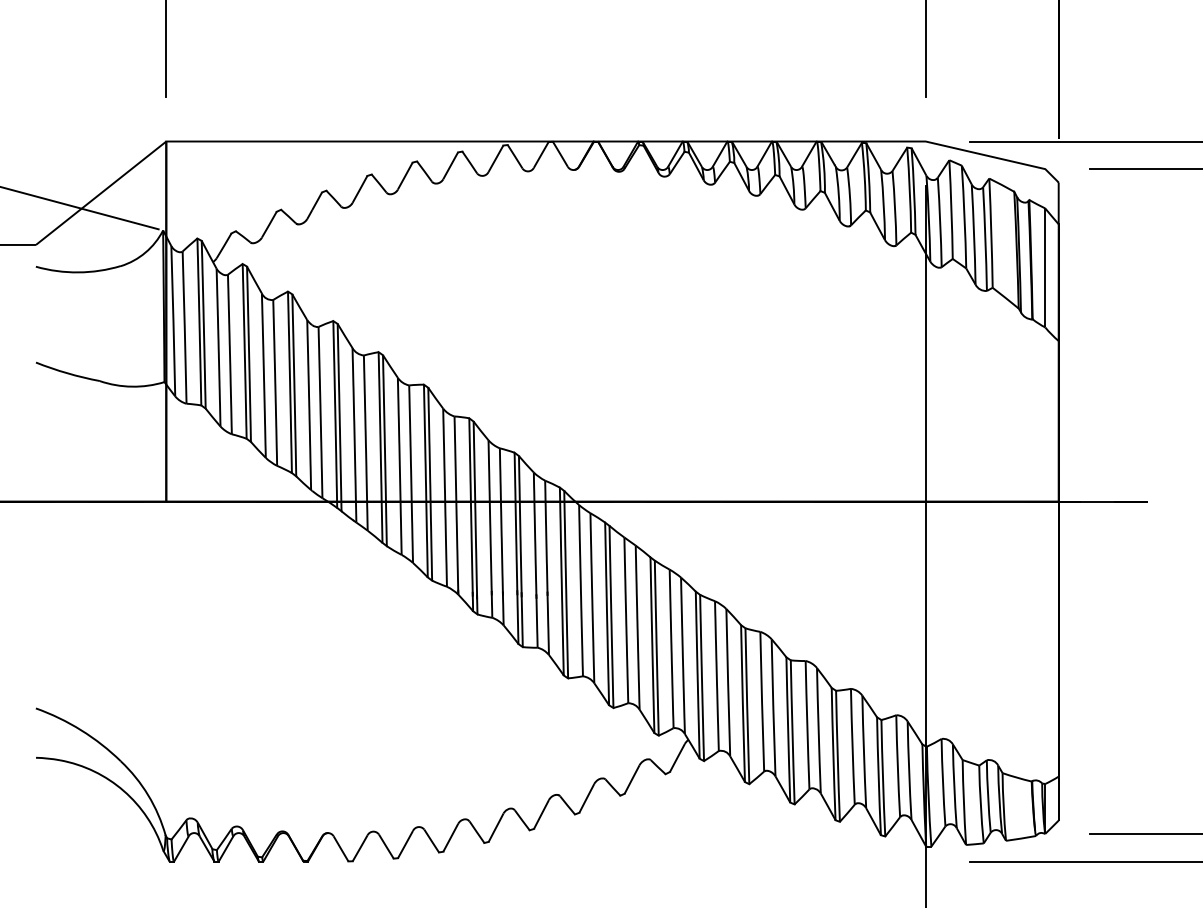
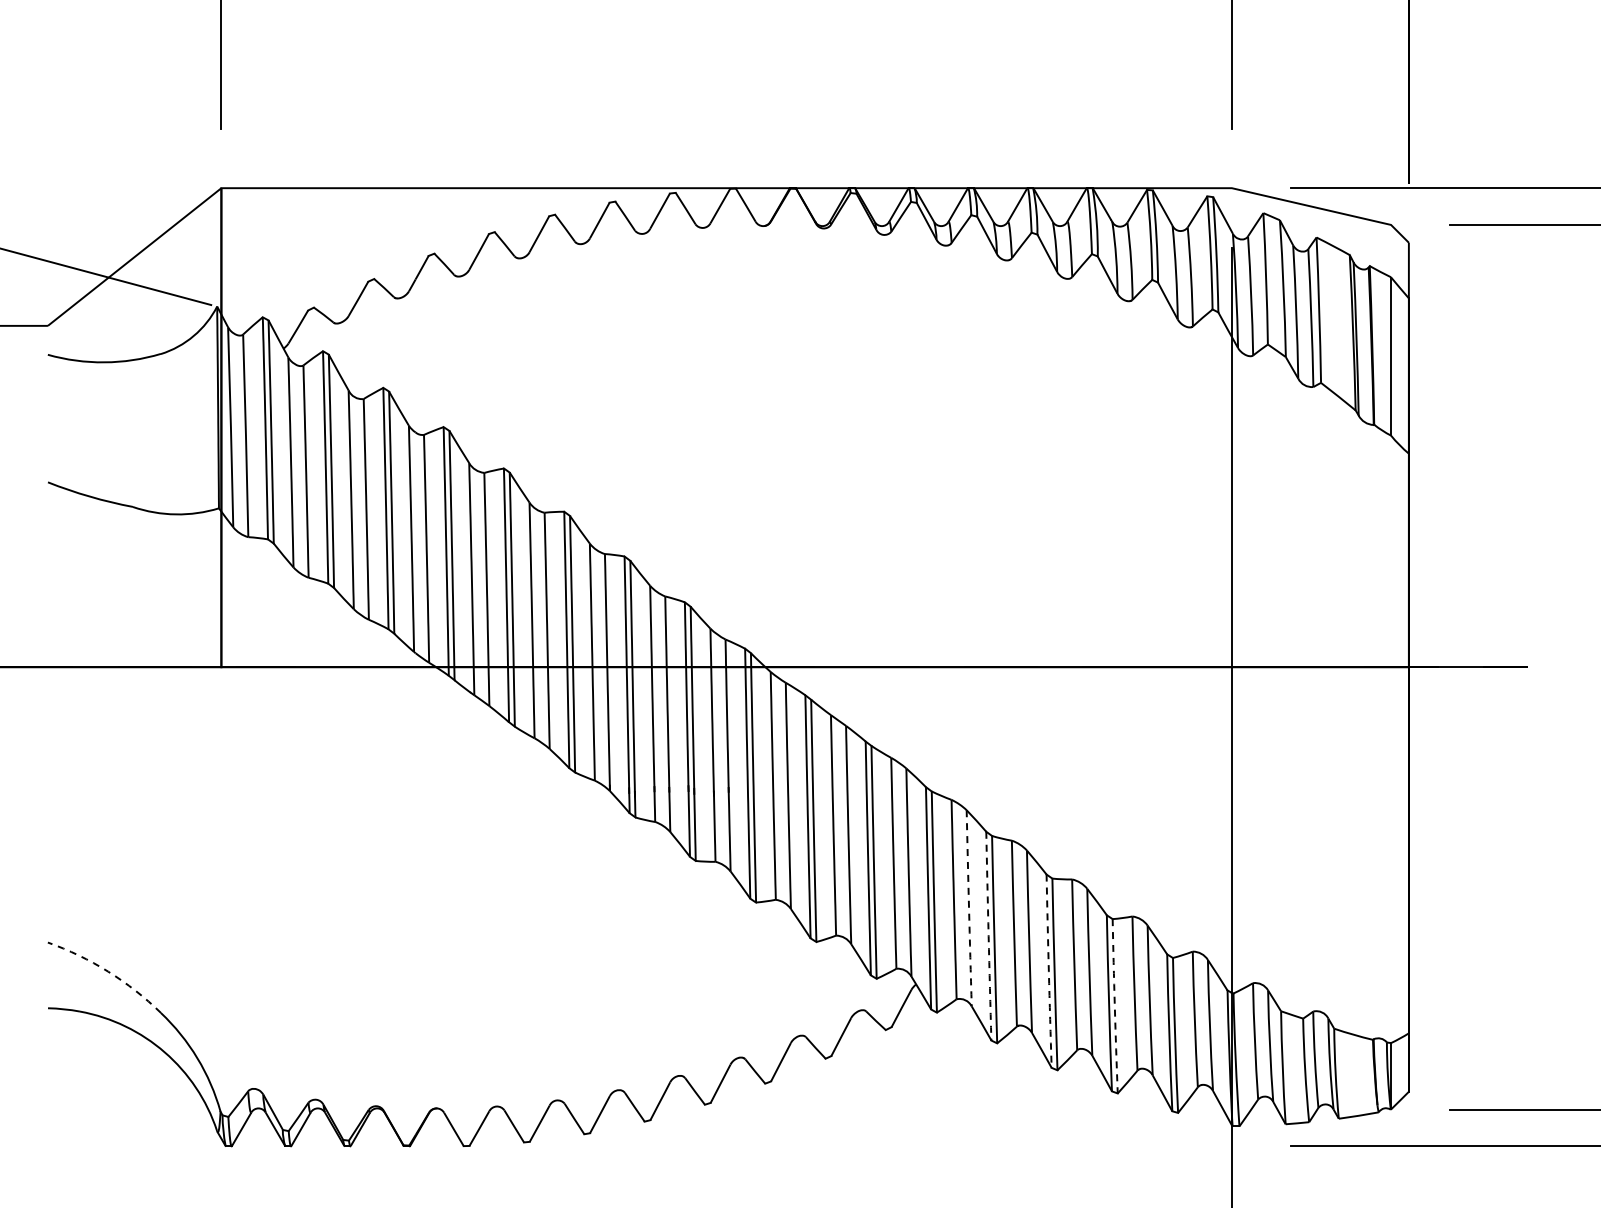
arc: (728, 682) -> (969, 908), solid -> dashed
arc: (742, 703) -> (988, 936), solid -> dashed
arc: (81, 730) -> (108, 971), solid -> dashed
arc: (787, 730) -> (1048, 971), solid -> dashed
arc: (837, 756) -> (1114, 1006), solid -> dashed

